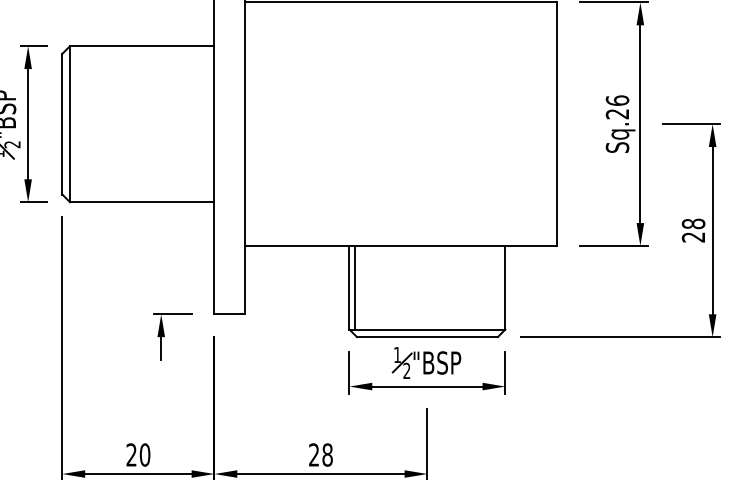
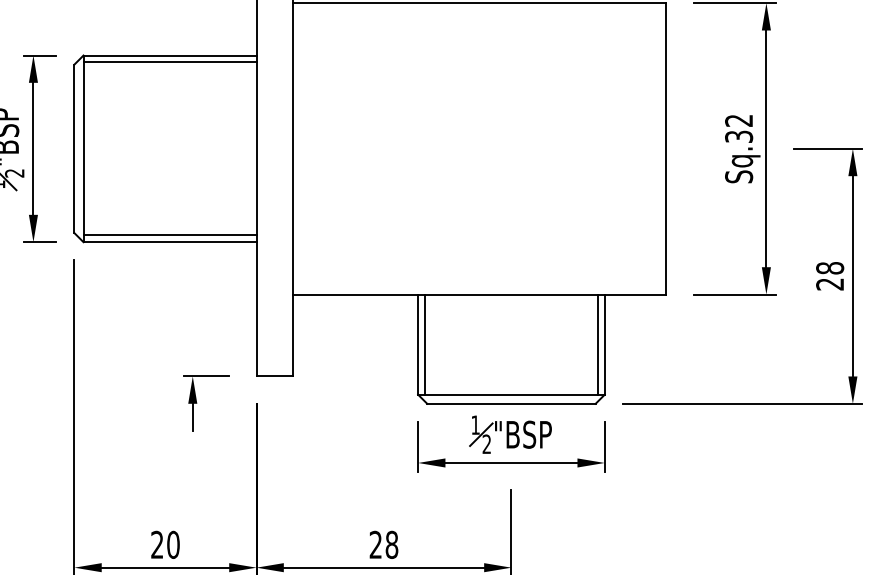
line: (141, 52) -> (169, 62), added
text: (617, 107) -> (739, 128), Sq.26 -> Sq.32
line: (141, 196) -> (169, 235), added
line: (499, 287) -> (597, 344), added

